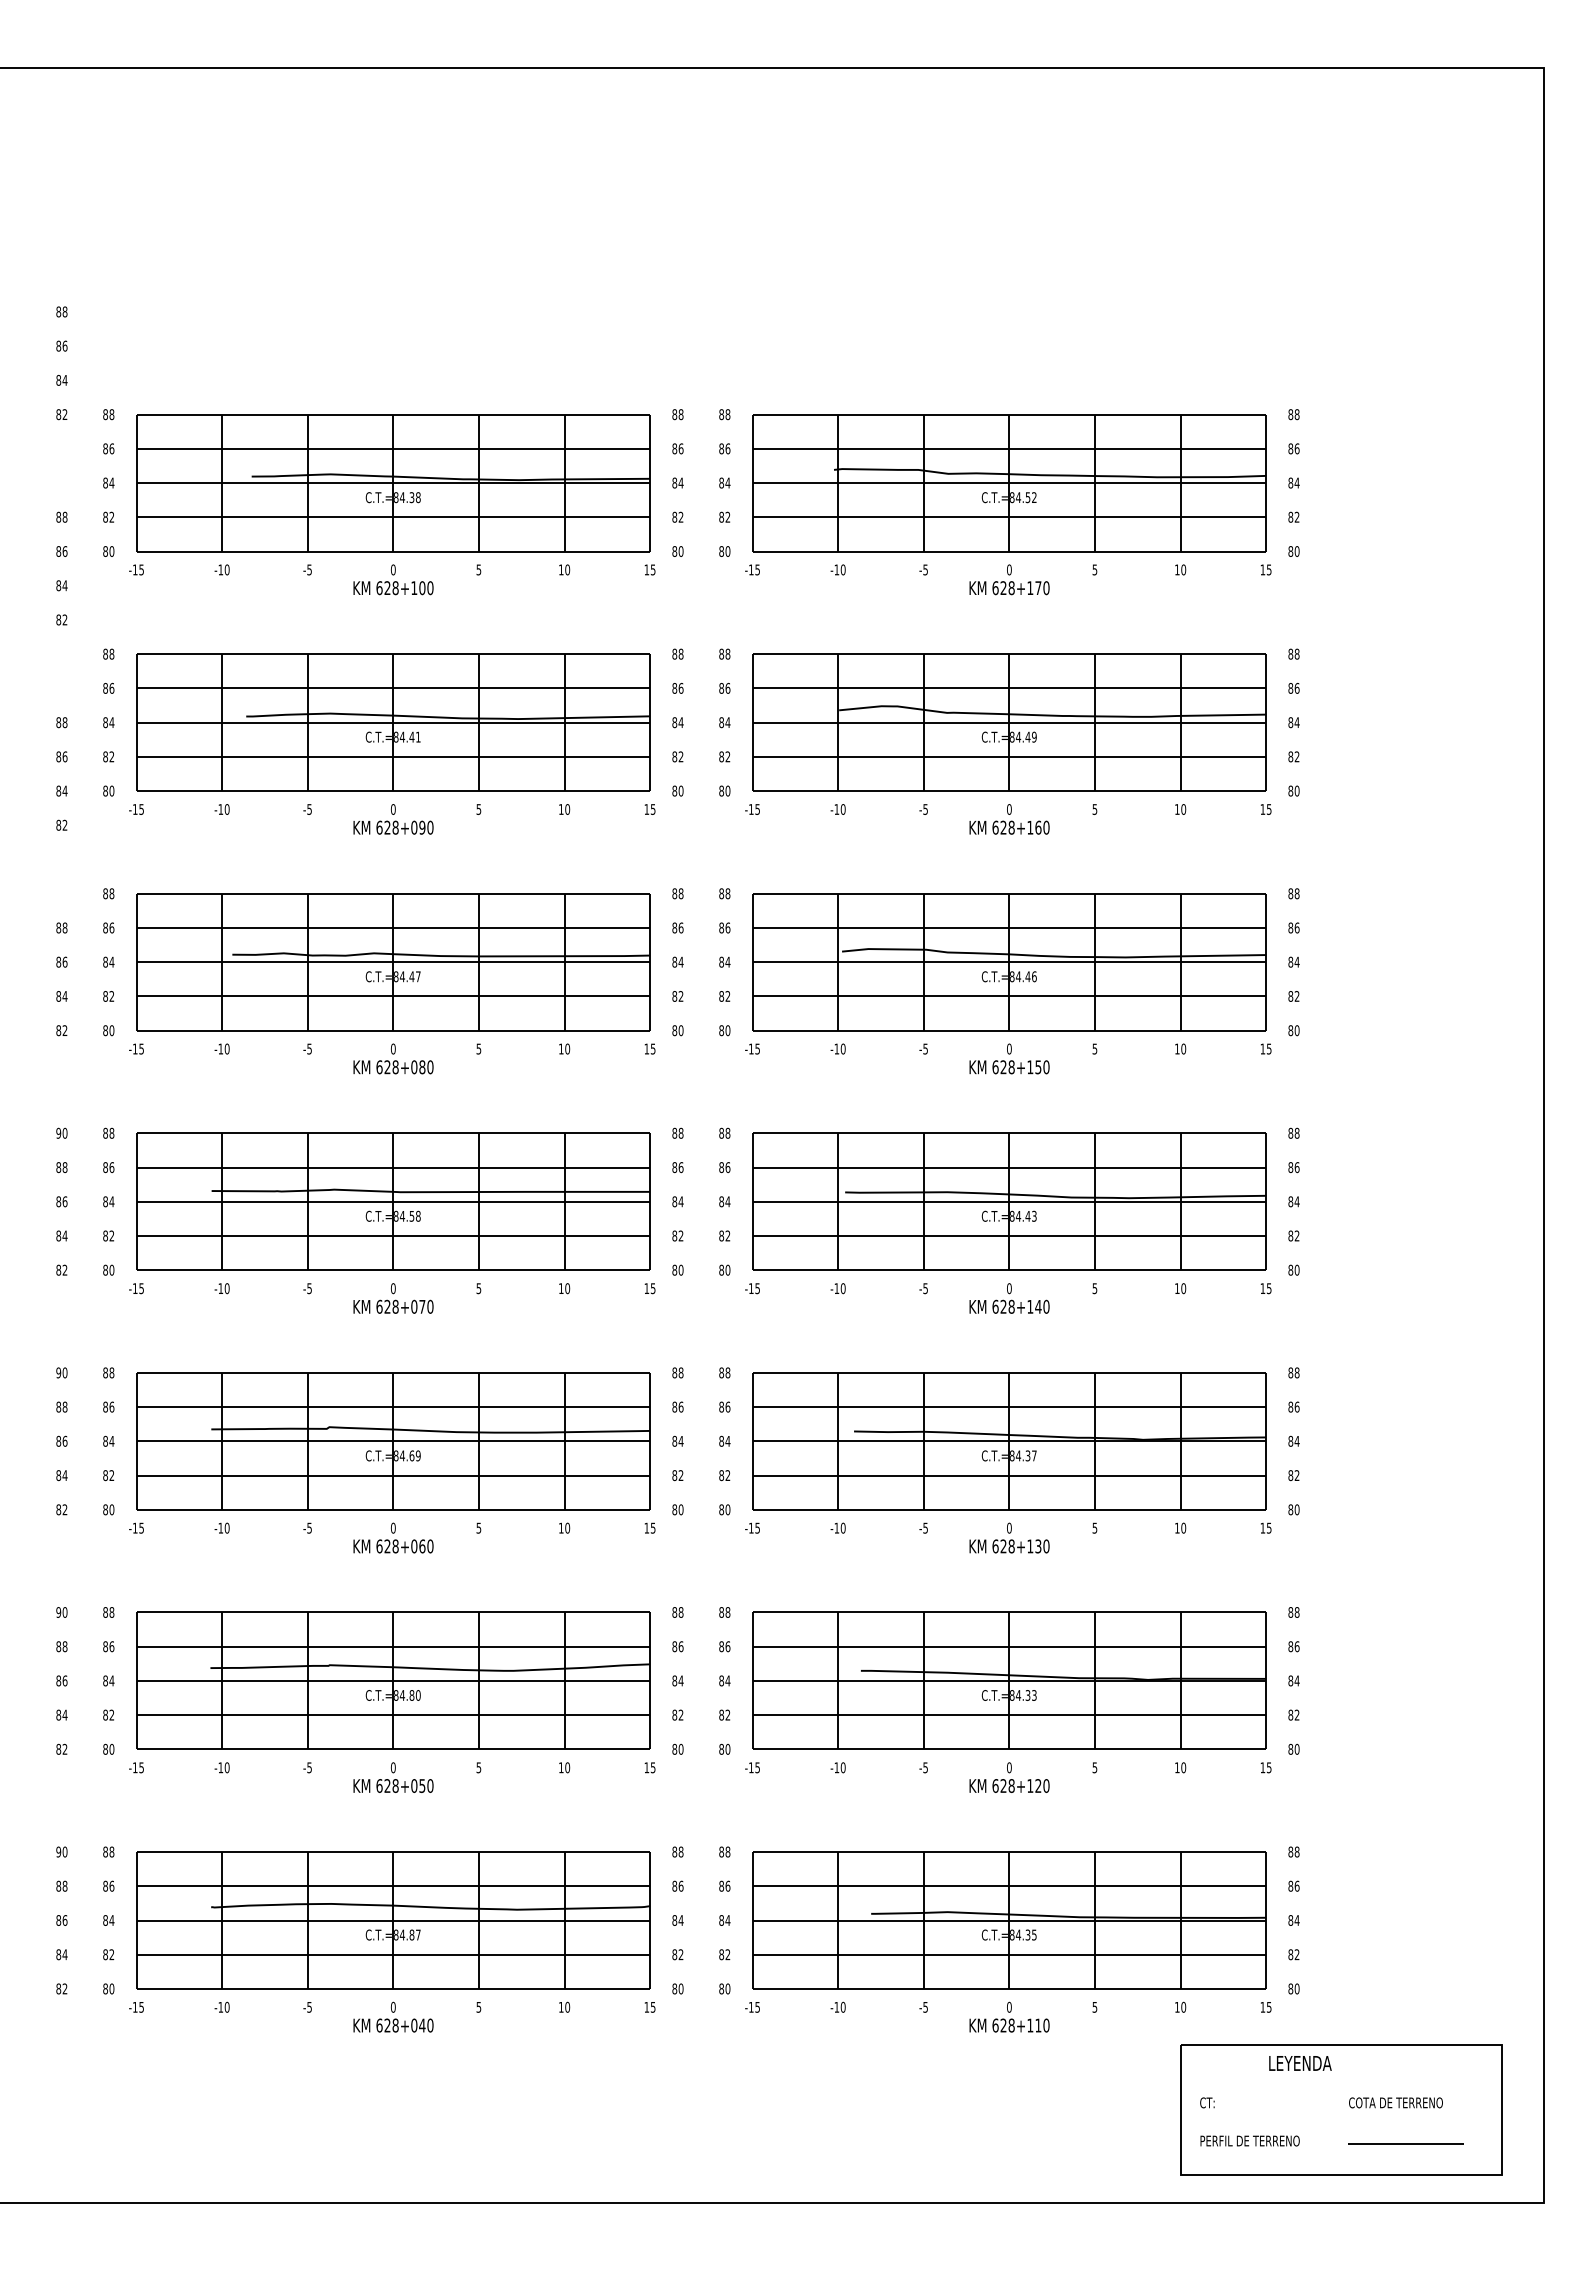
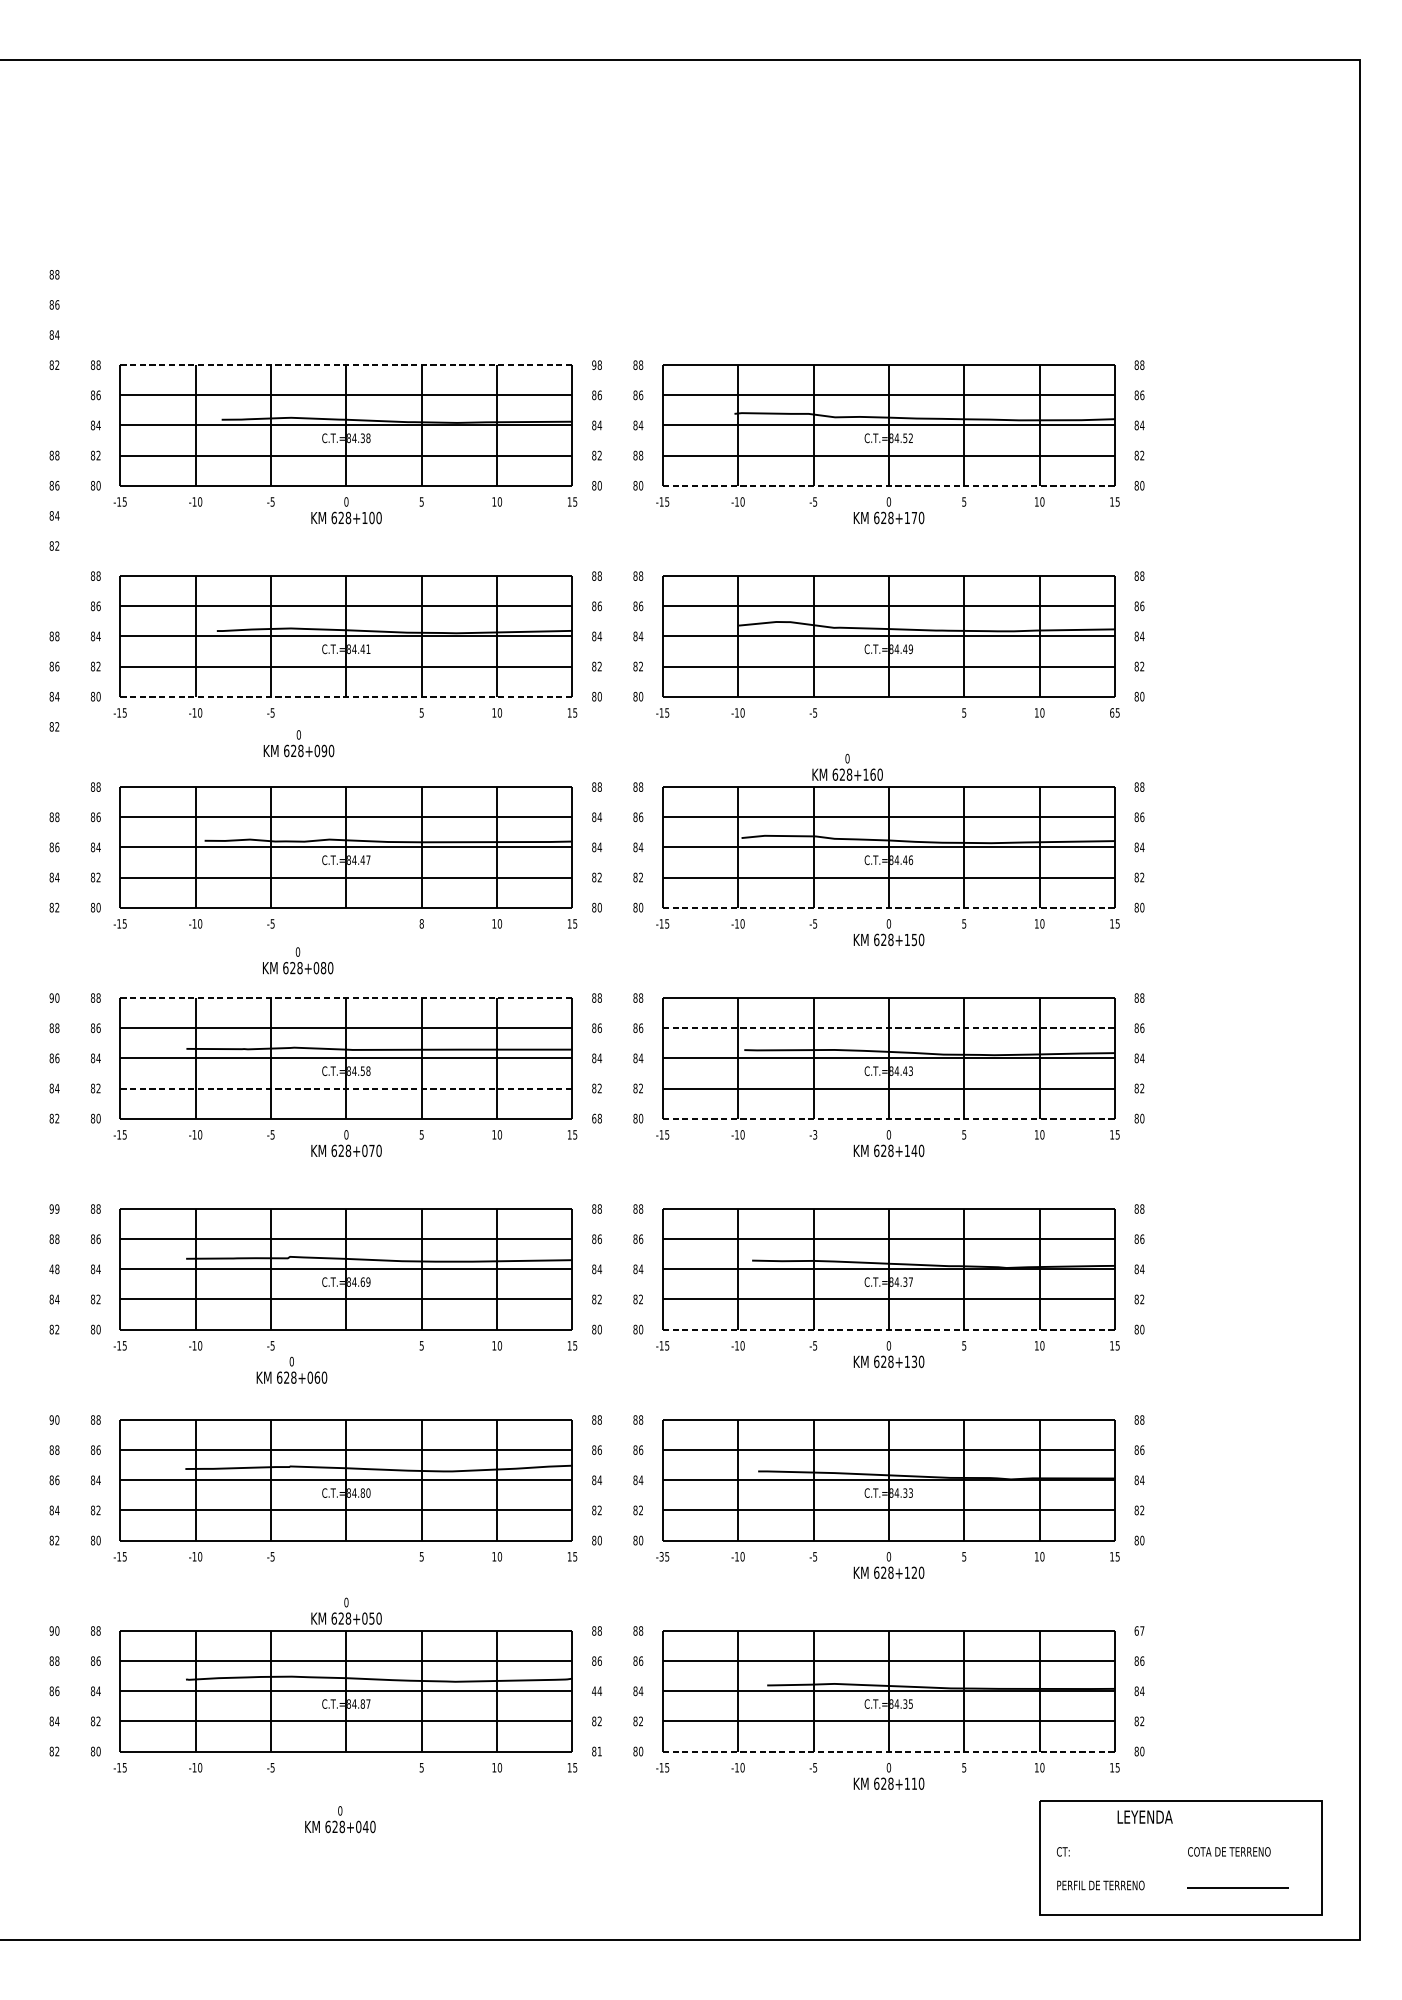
line: (393, 414) -> (346, 365), solid -> dashed
text: (674, 414) -> (594, 365), 88 -> 98
text: (727, 517) -> (640, 455), 82 -> 88
line: (1009, 551) -> (889, 485), solid -> dashed
line: (393, 791) -> (346, 697), solid -> dashed
text: (1262, 809) -> (1111, 712), 15 -> 65
text: (393, 819) -> (299, 743), moved
text: (1009, 819) -> (847, 767), moved
text: (680, 927) -> (599, 816), 86 -> 84
line: (1009, 1030) -> (889, 907), solid -> dashed
text: (478, 1048) -> (421, 923), 5 -> 8
text: (393, 1058) -> (298, 960), moved
line: (393, 1133) -> (346, 998), solid -> dashed
line: (1009, 1167) -> (889, 1028), solid -> dashed
line: (393, 1236) -> (346, 1088), solid -> dashed
text: (677, 1269) -> (596, 1118), 80 -> 68
line: (1009, 1270) -> (889, 1118), solid -> dashed
text: (925, 1287) -> (815, 1133), -5 -> -3
text: (64, 1373) -> (56, 1209), 90 -> 99
text: (61, 1440) -> (54, 1268), 86 -> 48
line: (1009, 1509) -> (889, 1329), solid -> dashed
text: (393, 1537) -> (291, 1369), moved
text: (751, 1767) -> (661, 1556), -15 -> -35
text: (393, 1777) -> (346, 1611), moved
text: (1293, 1851) -> (1139, 1630), 88 -> 67
text: (674, 1920) -> (594, 1691), 84 -> 44
text: (680, 1988) -> (599, 1751), 80 -> 81
line: (1009, 1988) -> (889, 1751), solid -> dashed
text: (393, 2016) -> (340, 1818), moved

